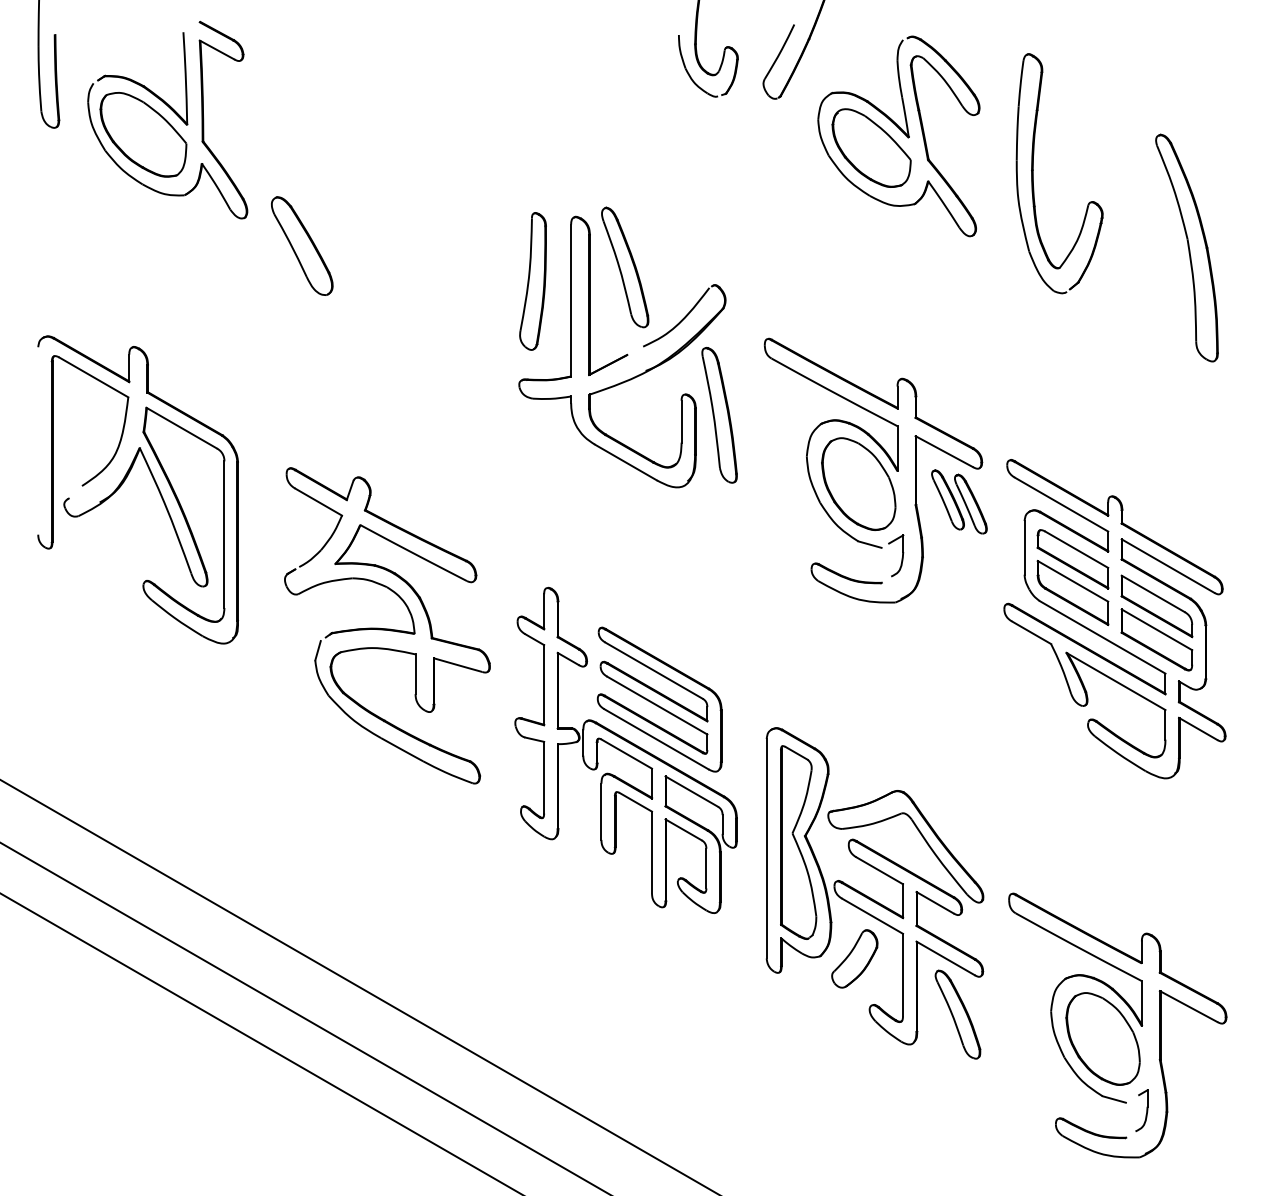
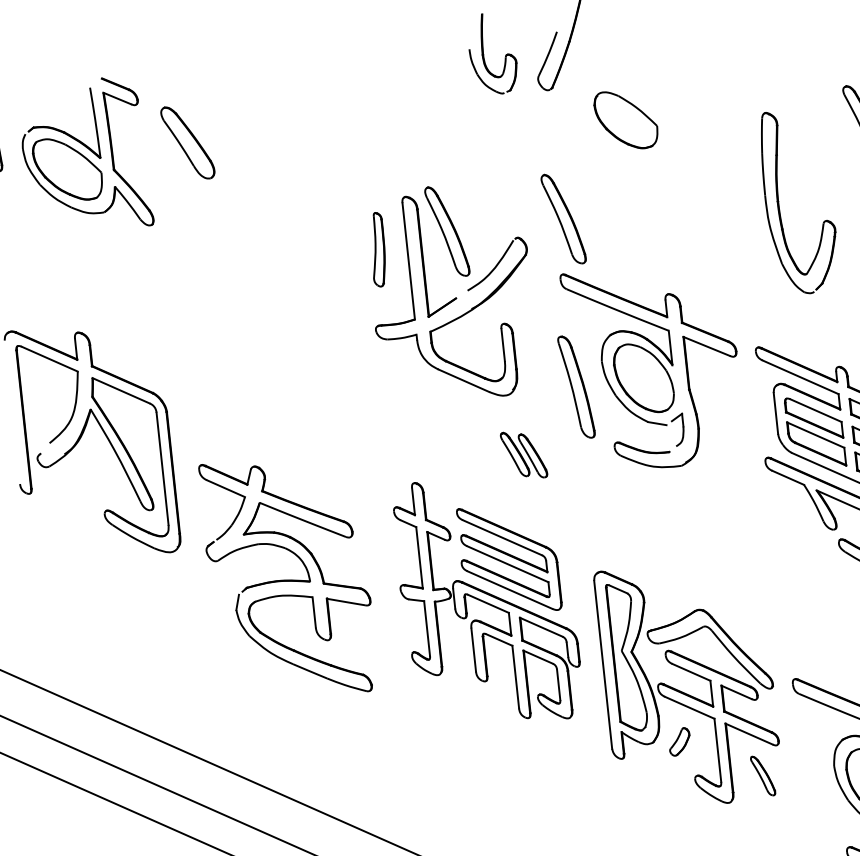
part: (898, 136) -> (645, 108), removed
part: (1033, 173) -> (779, 203), moved
part: (302, 245) -> (188, 142), moved
part: (777, 267) -> (563, 219), added
part: (532, 281) -> (377, 249), size x0.7
part: (719, 414) -> (576, 386), moved
part: (959, 501) -> (524, 454), moved
part: (387, 625) -> (288, 577), moved
part: (854, 958) -> (679, 741), size x0.6
part: (957, 1014) -> (762, 776), size x0.6

